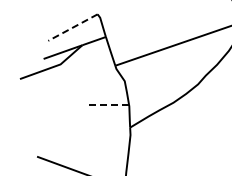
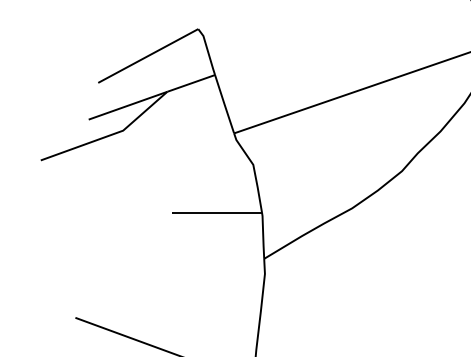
line: (72, 27) -> (147, 55), dashed -> solid
line: (106, 105) -> (216, 213), dashed -> solid

